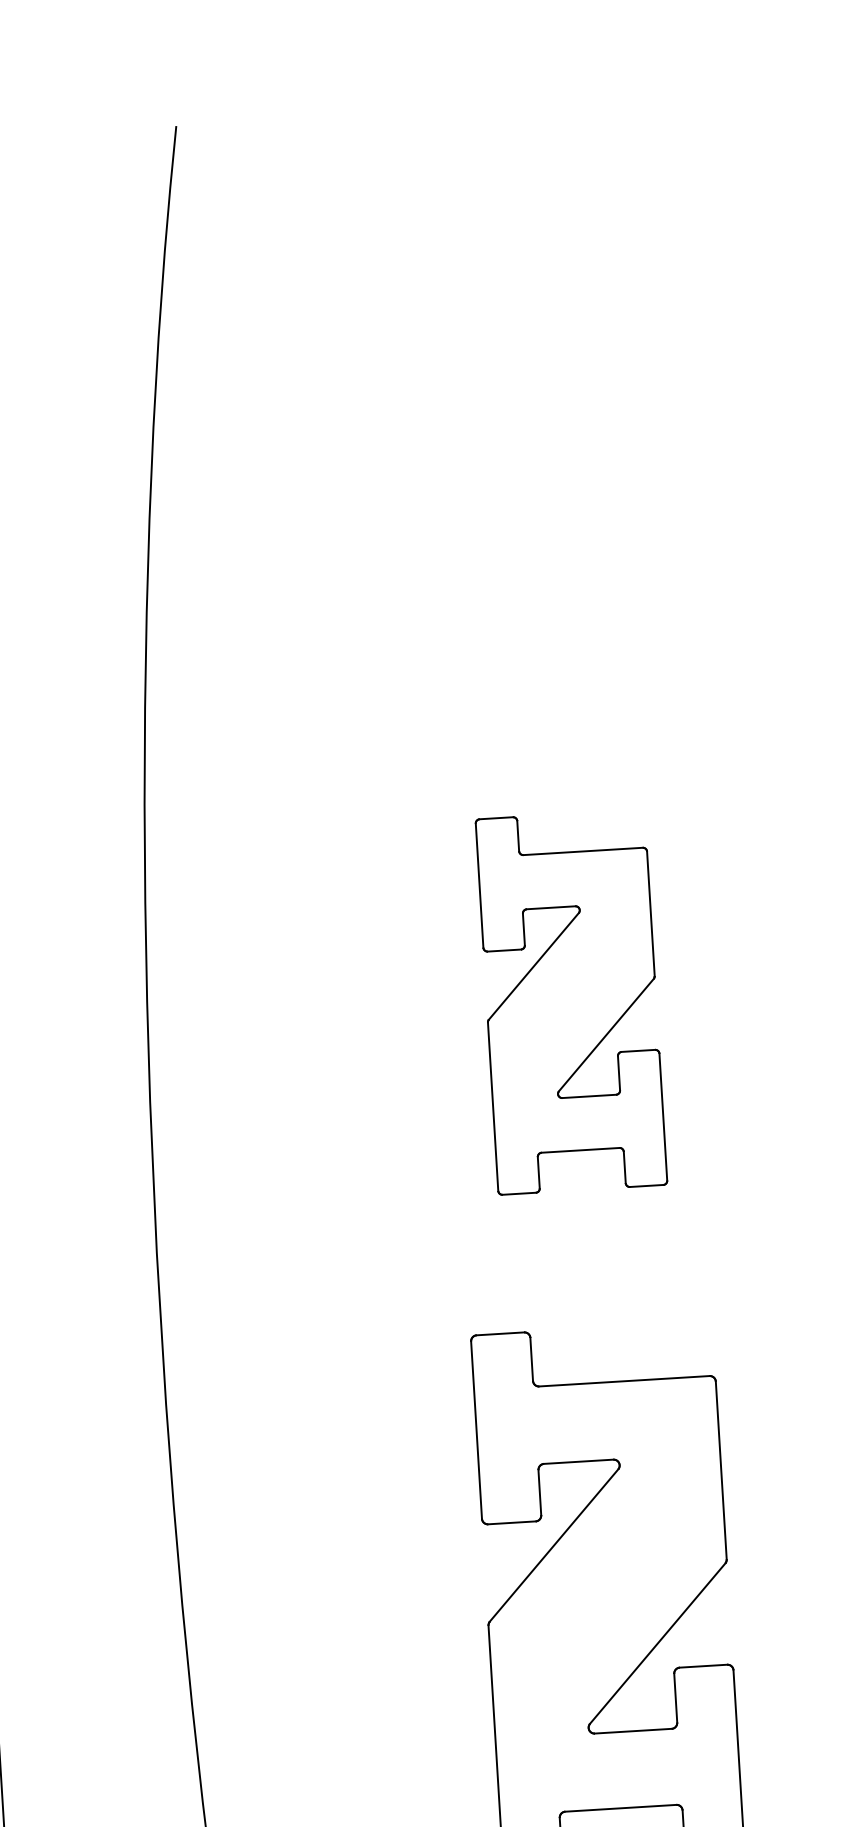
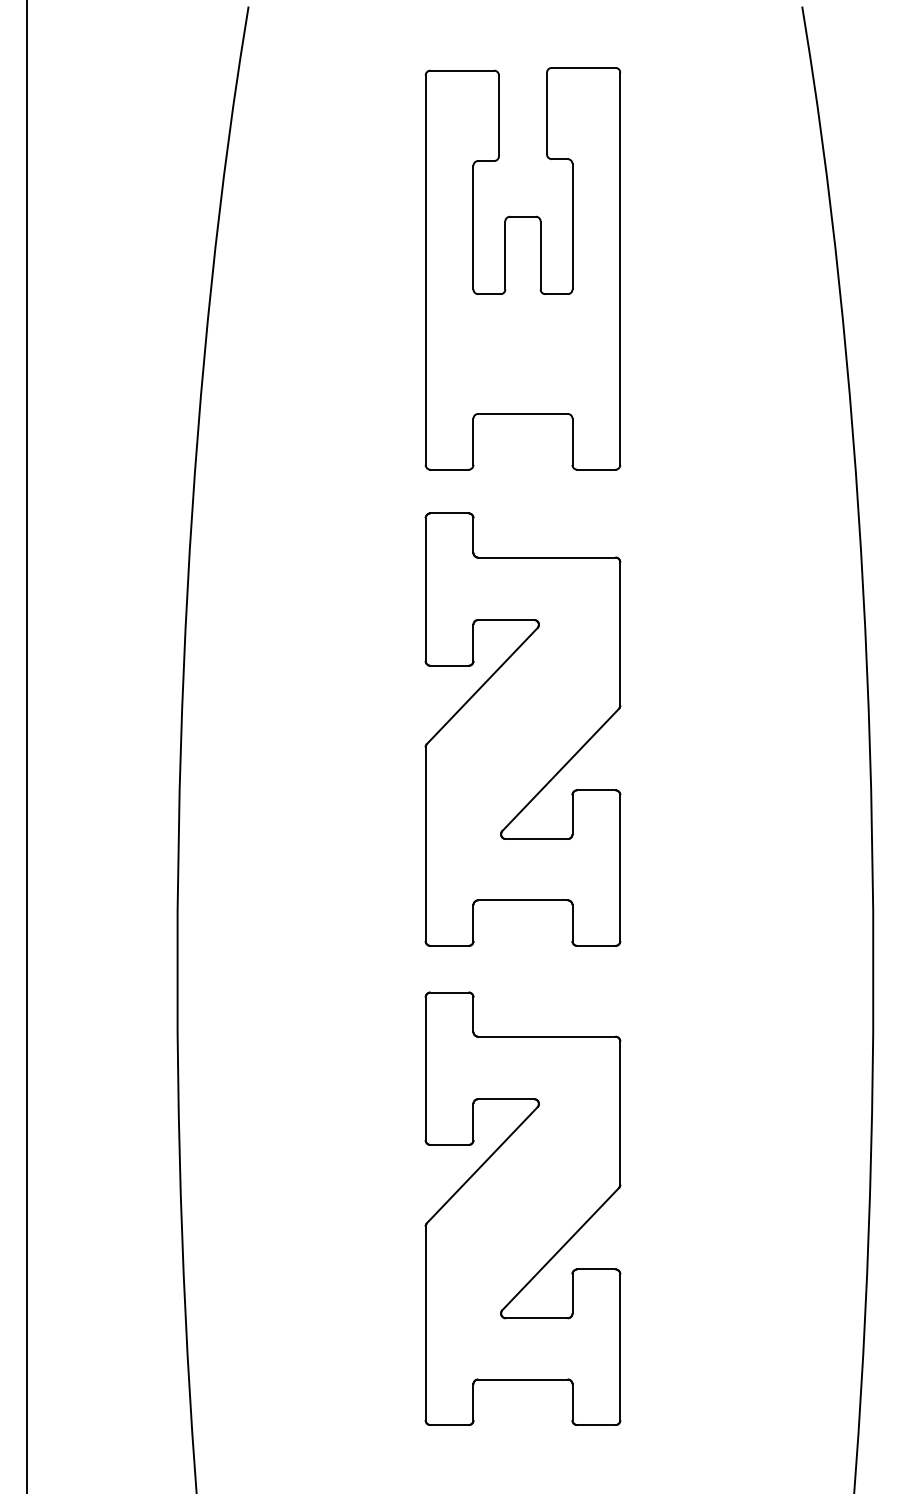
part: (535, 430) -> (522, 268), added
part: (570, 1002) -> (522, 729), size x1.43

